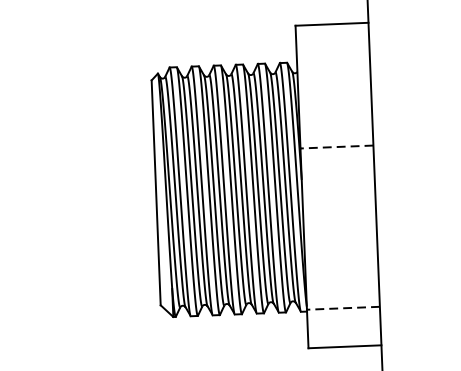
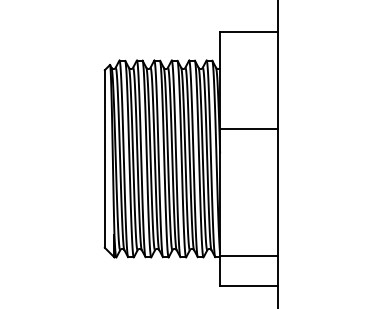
line: (336, 146) -> (248, 128), dashed -> solid
line: (342, 307) -> (248, 255), dashed -> solid

